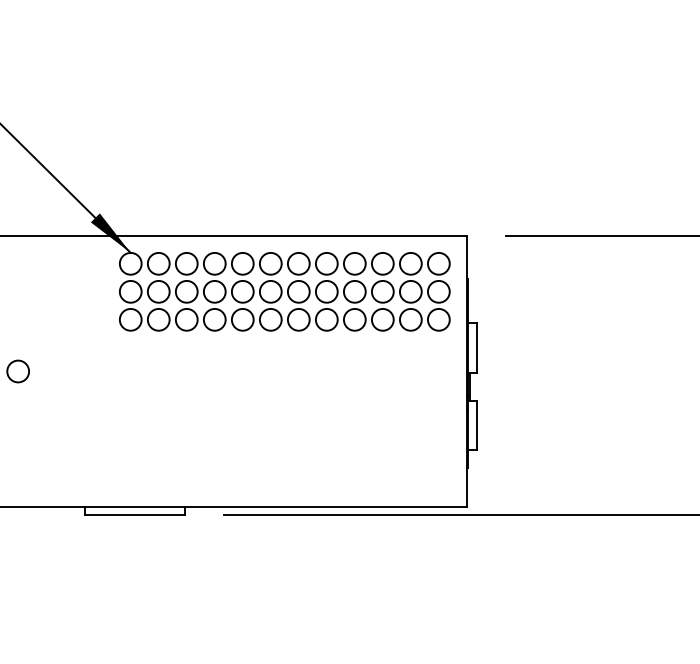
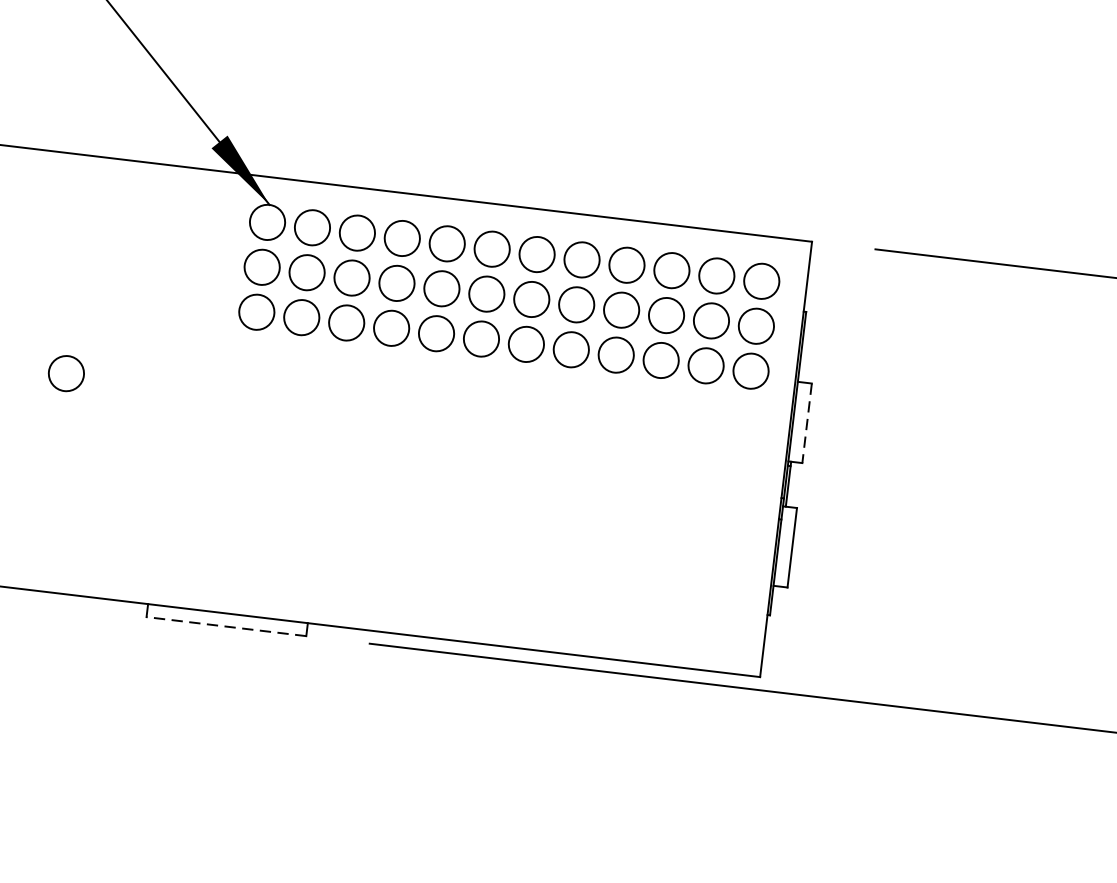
line: (477, 347) -> (807, 422), solid -> dashed
line: (135, 515) -> (227, 627), solid -> dashed

